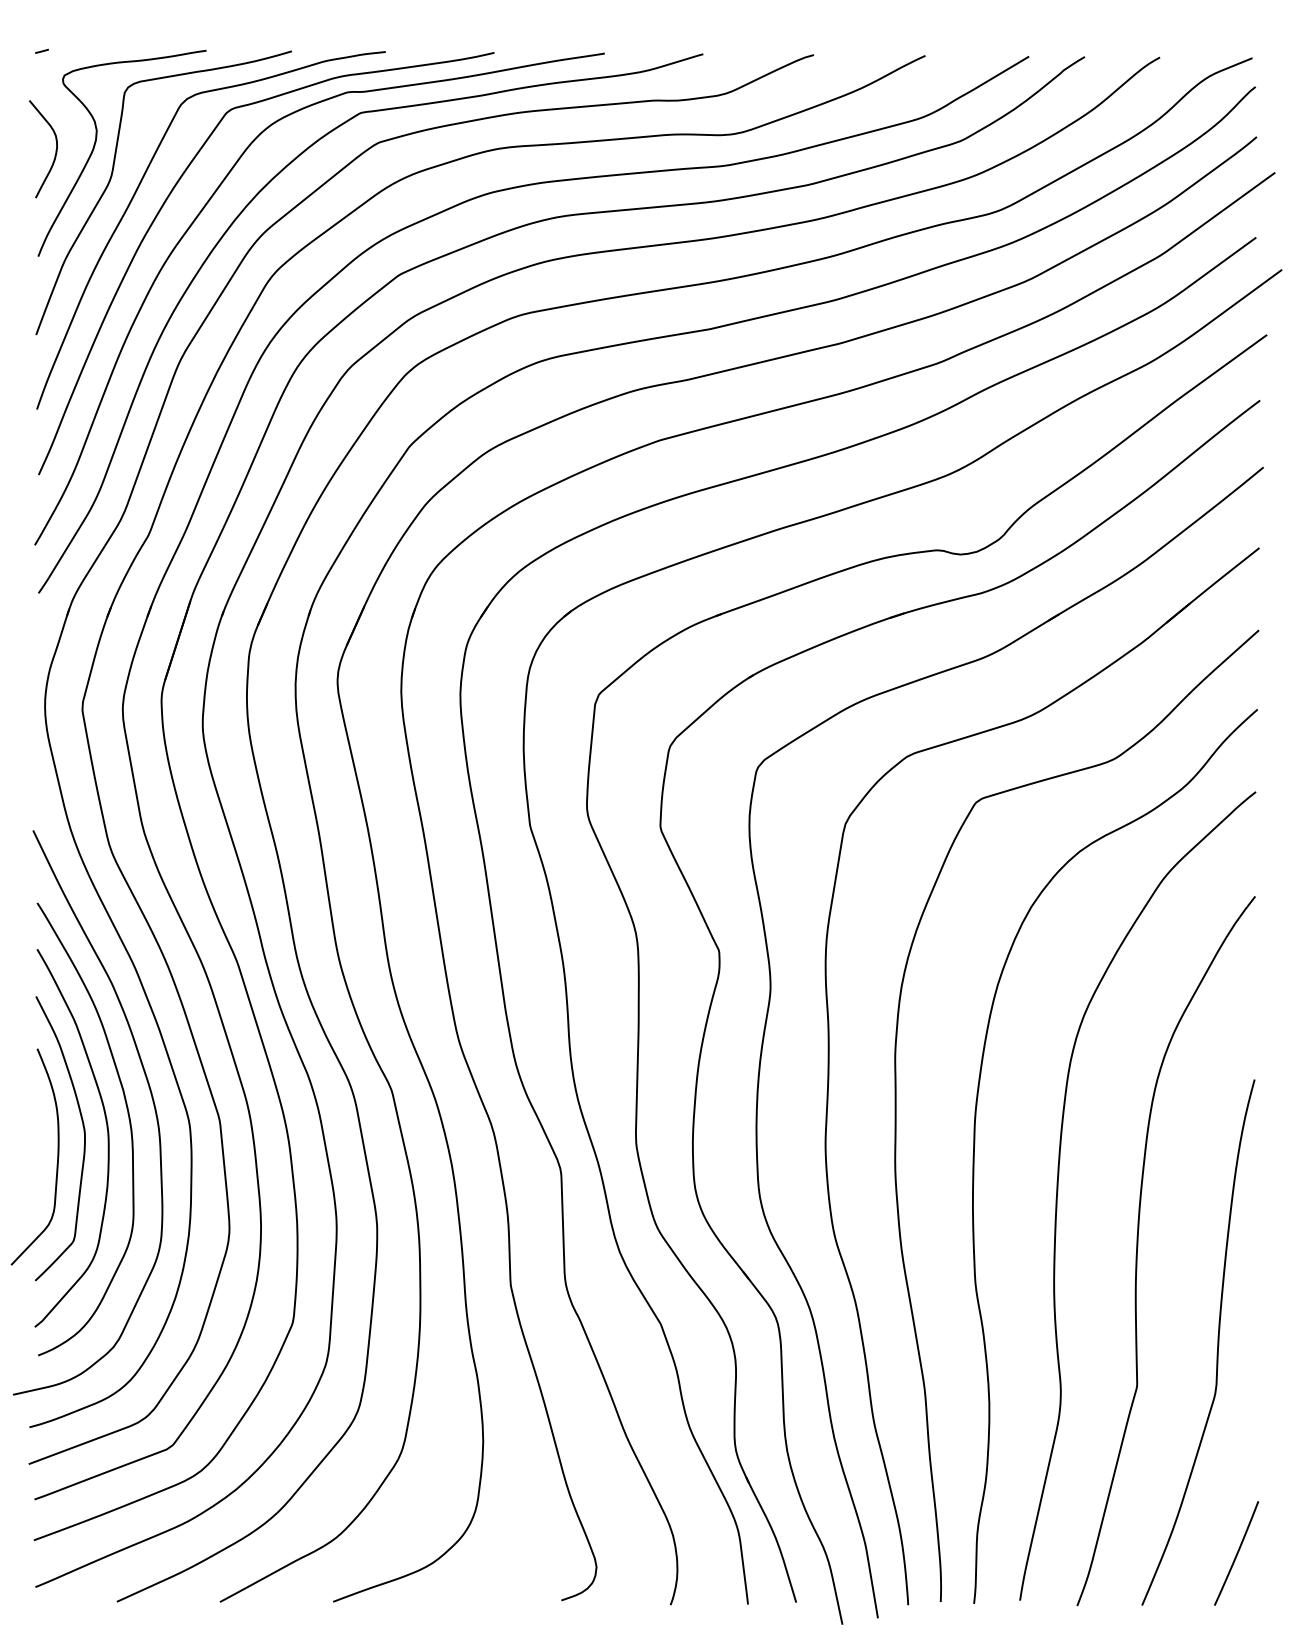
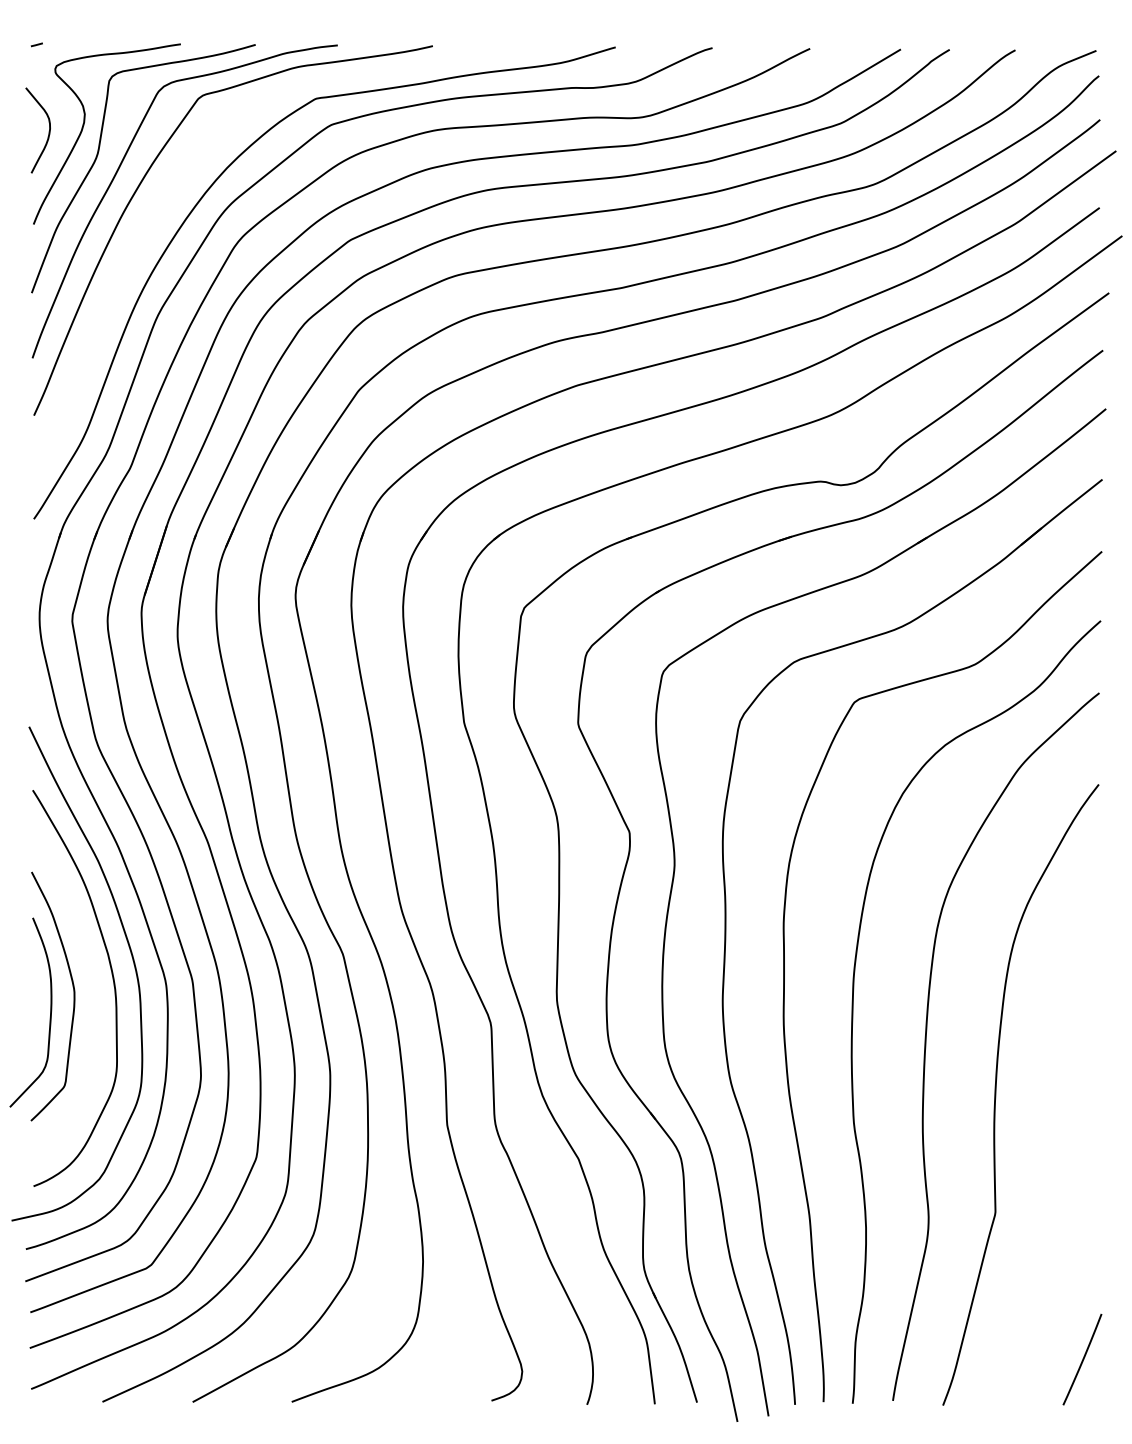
curve: (201, 213) -> (176, 186), removed
curve: (106, 1131) -> (93, 990), removed
curve: (1217, 1341) -> (1065, 1174), removed

